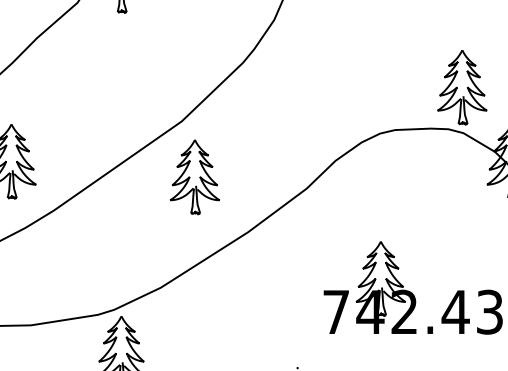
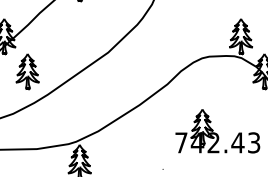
part: (194, 178) -> (114, 79), removed

